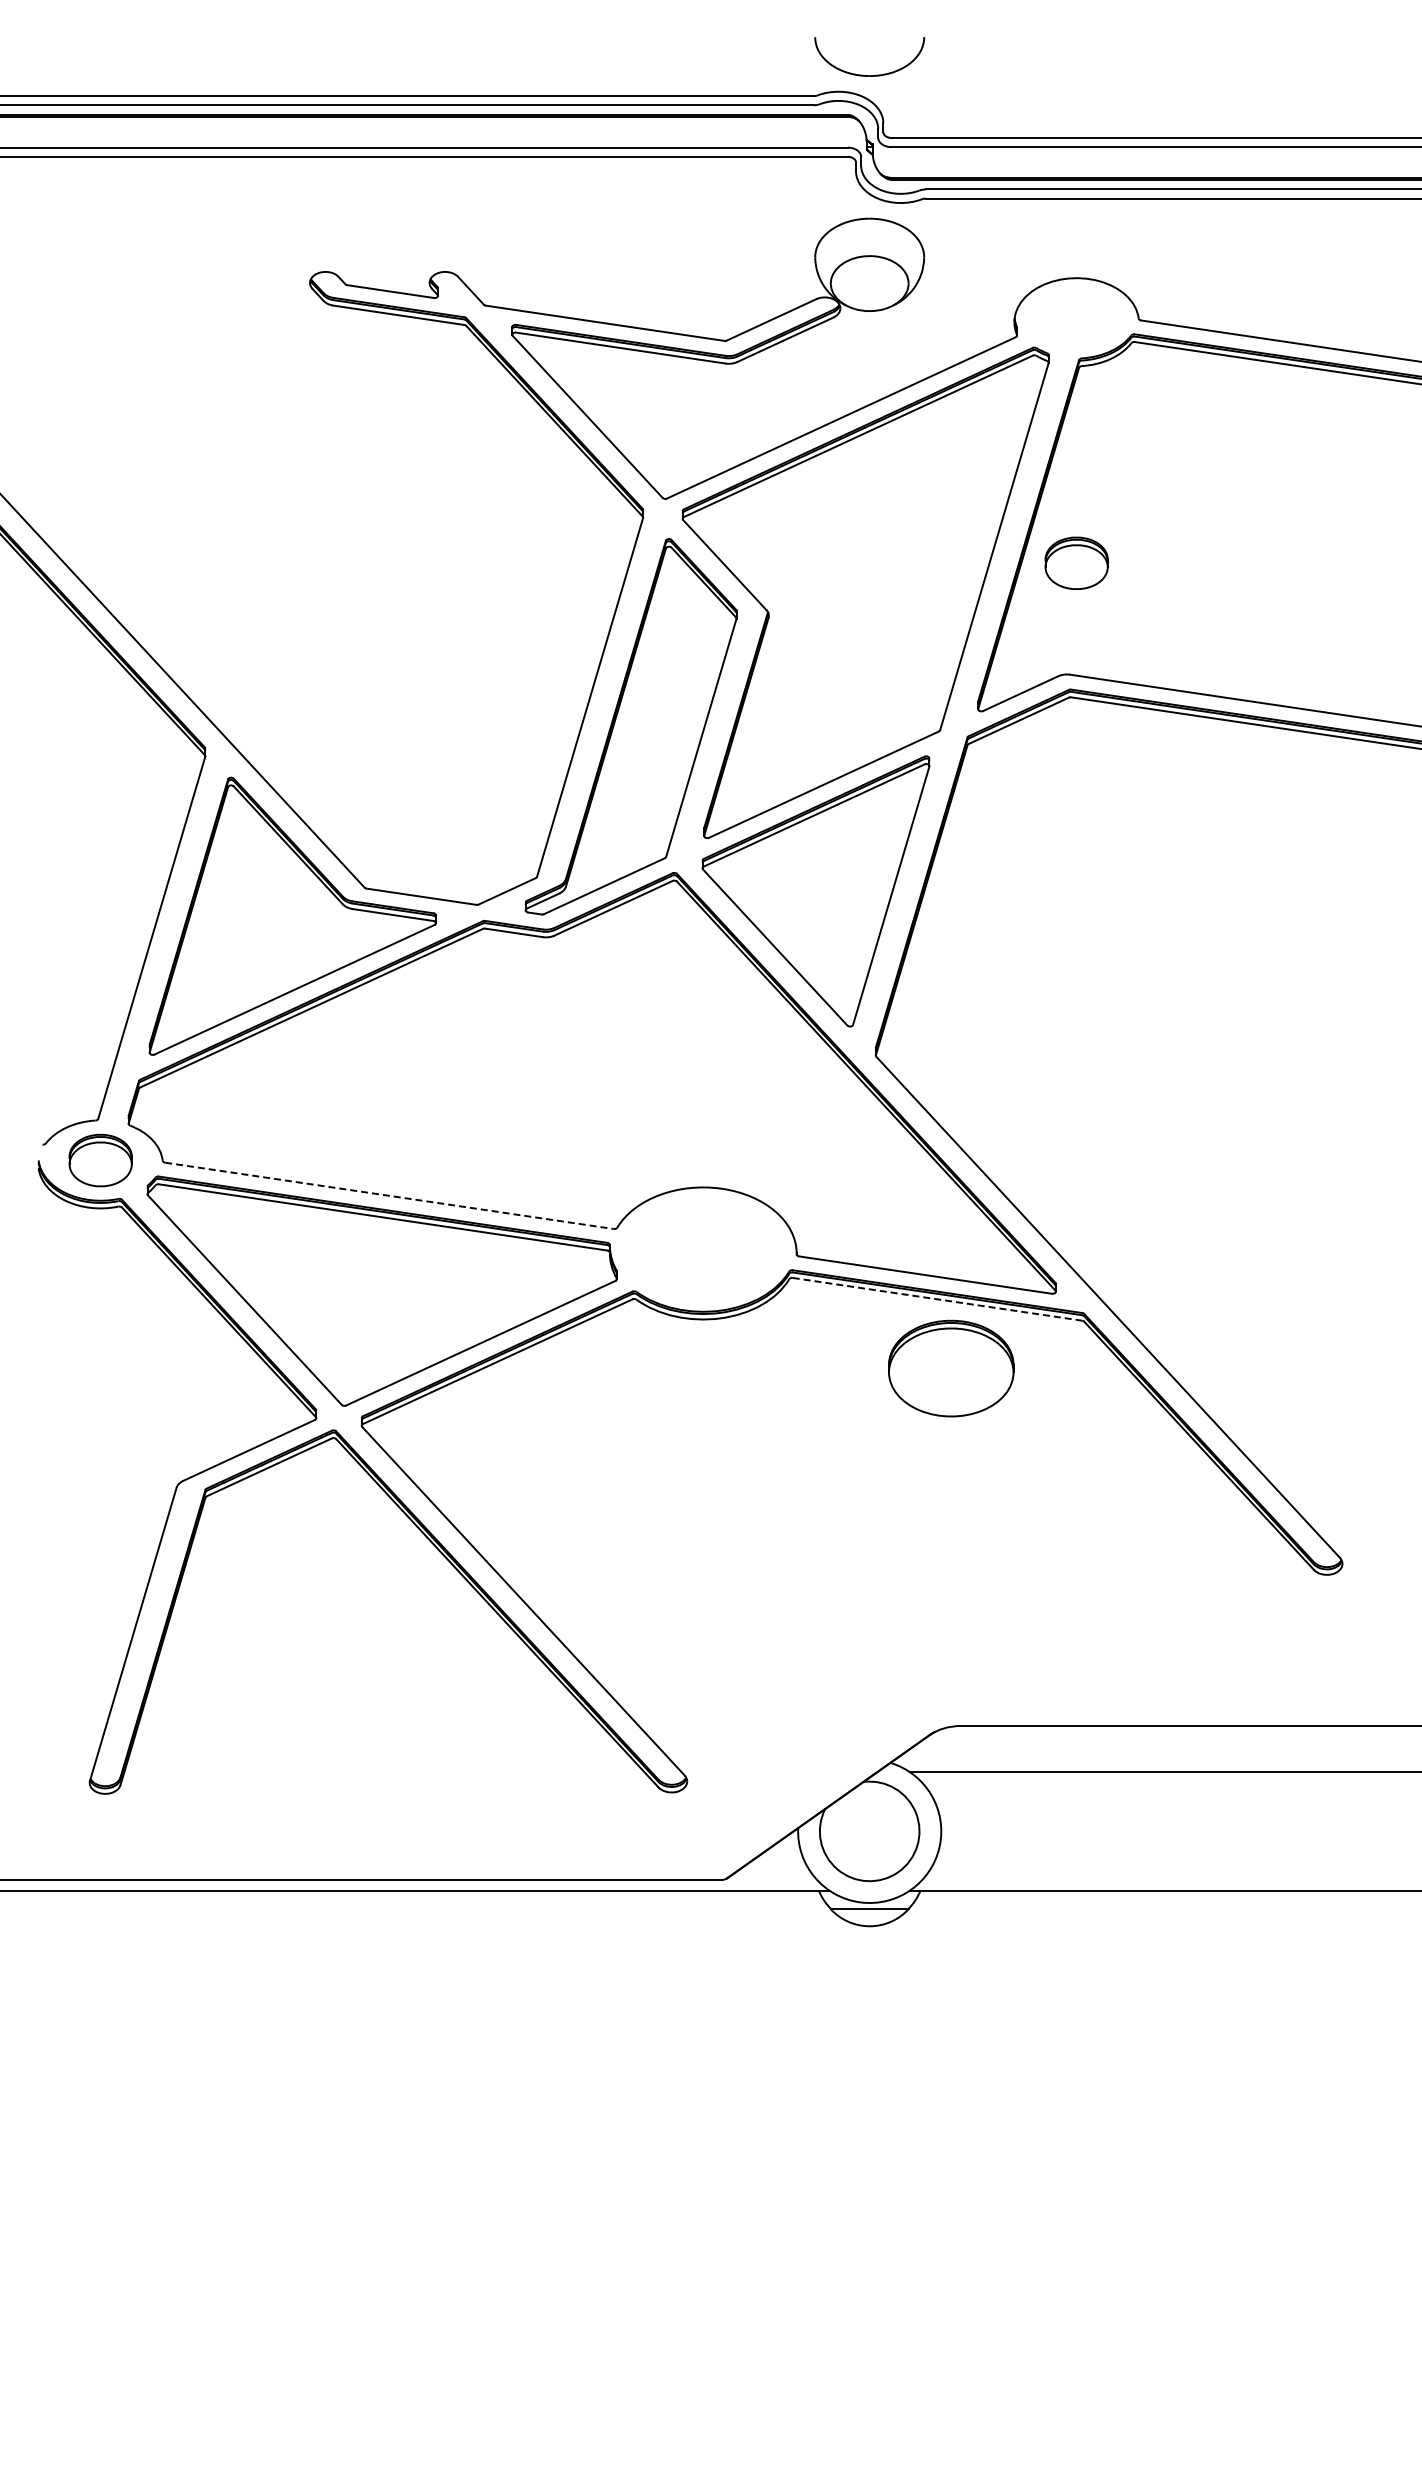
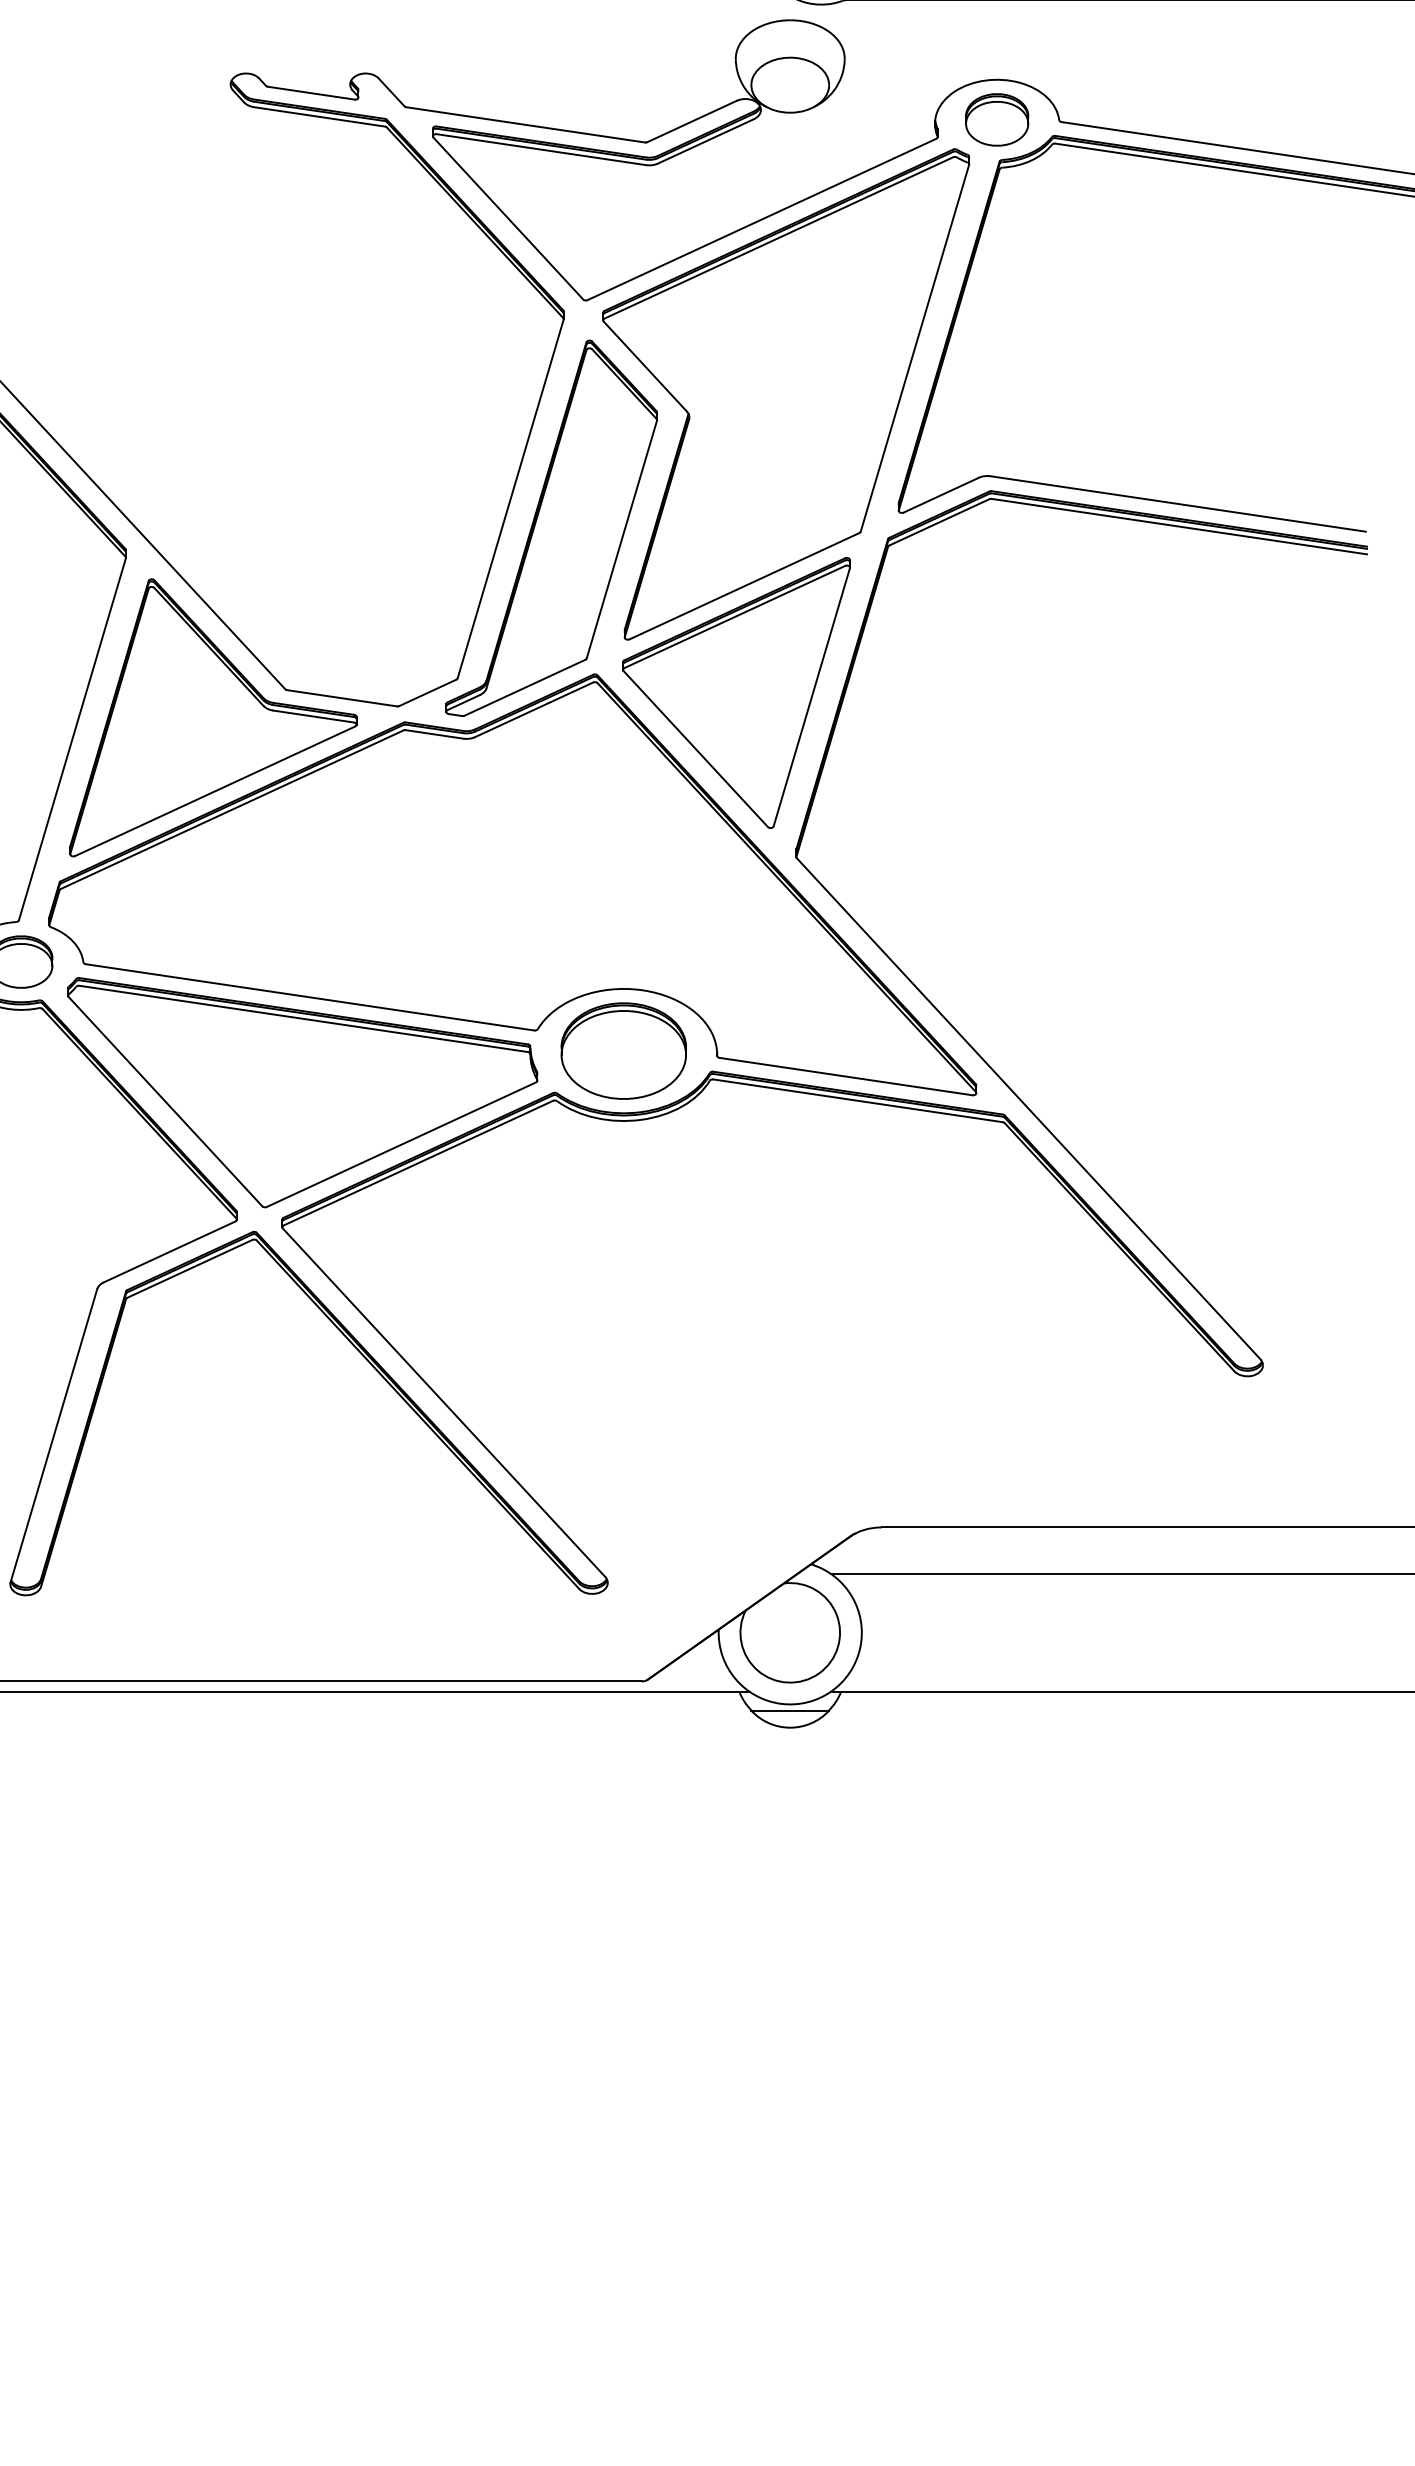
part: (1076, 562) -> (997, 119), moved
line: (389, 1195) -> (310, 997), dashed -> solid
line: (937, 1299) -> (858, 1100), dashed -> solid
part: (951, 1368) -> (624, 1050), moved

